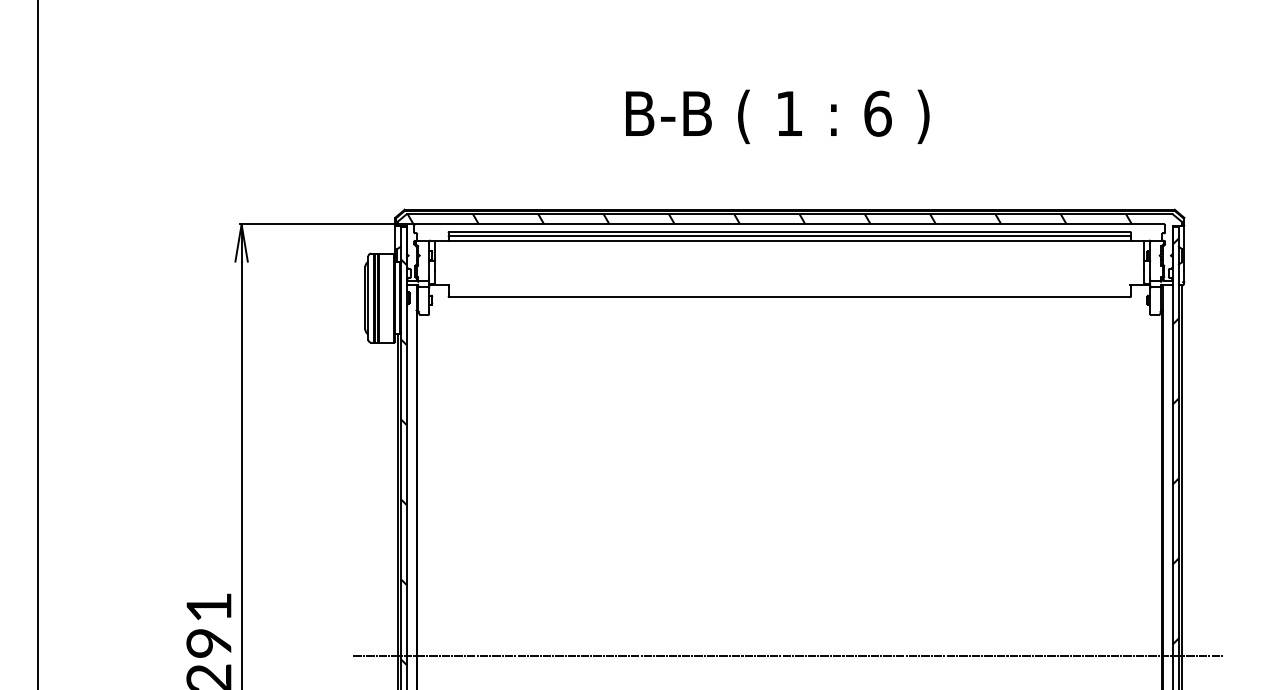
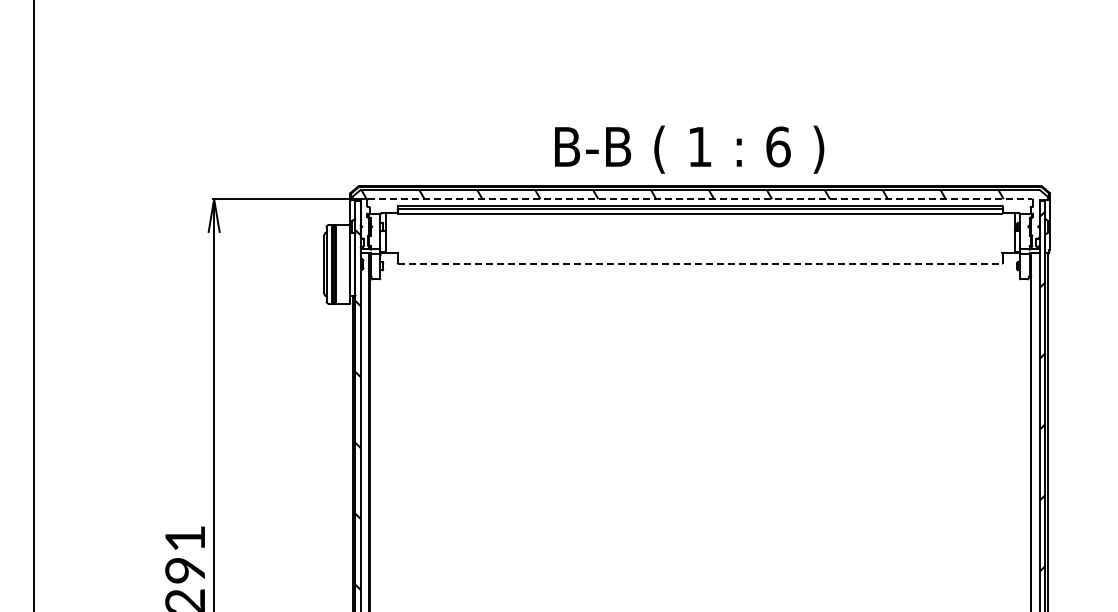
text: (777, 116) -> (689, 149), moved
line: (790, 224) -> (700, 199), solid -> dashed
line: (790, 297) -> (700, 263), solid -> dashed
line: (787, 656) -> (698, 582), removed

